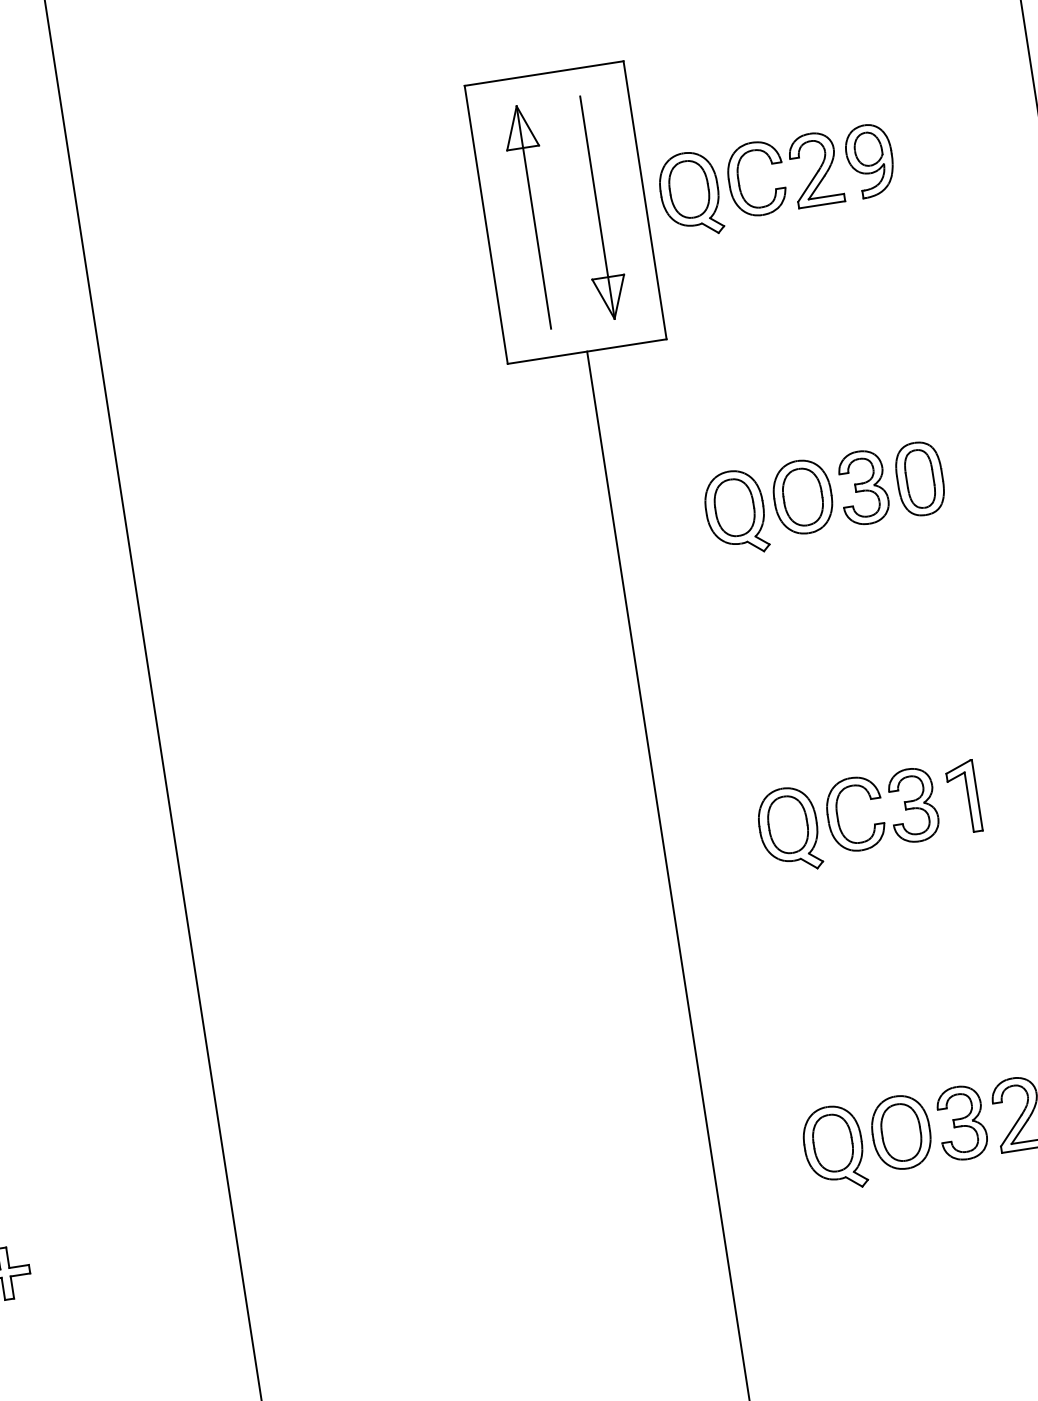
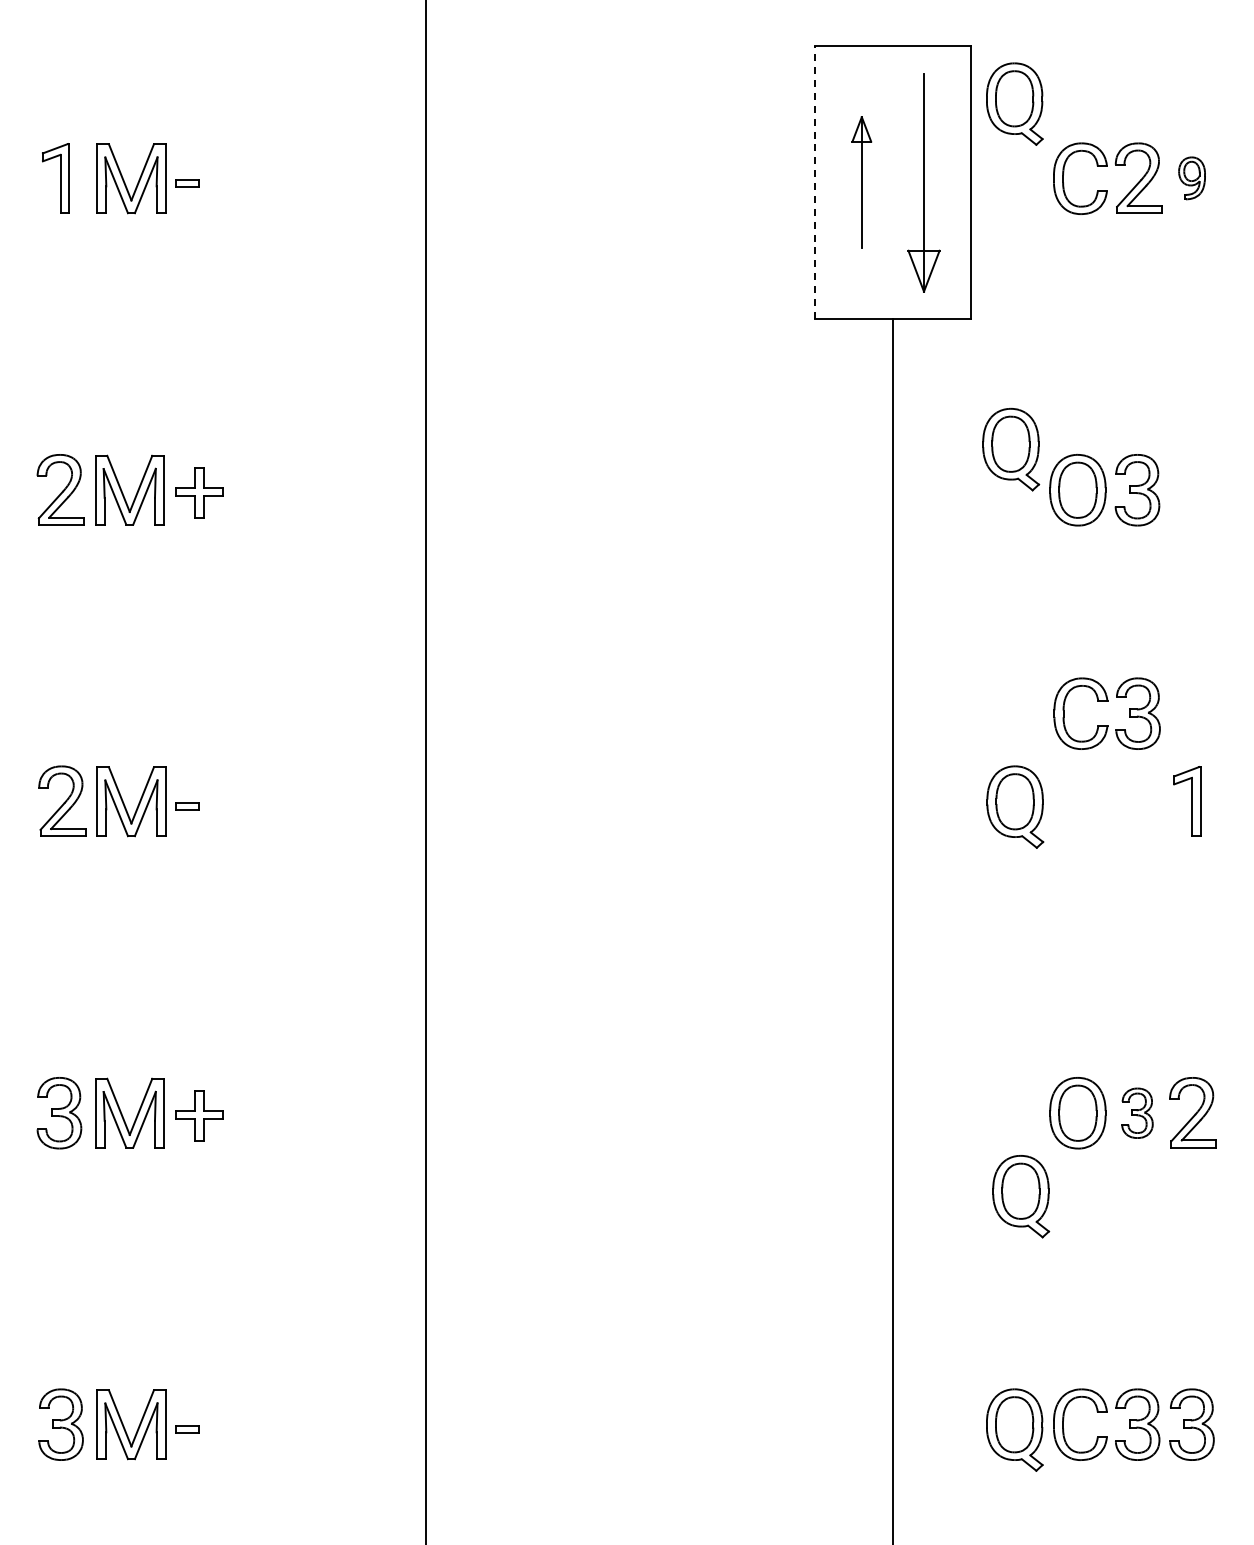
part: (869, 161) -> (1191, 178), size x0.6
part: (689, 194) -> (1014, 103), moved
part: (533, 217) -> (861, 182), size x0.6
line: (485, 224) -> (814, 182), solid -> dashed
part: (919, 479) -> (1192, 490), removed
part: (736, 512) -> (1011, 449), moved
part: (879, 797) -> (1106, 701), moved
part: (962, 1123) -> (1137, 1113), size x0.7
part: (834, 1148) -> (1021, 1196), moved

